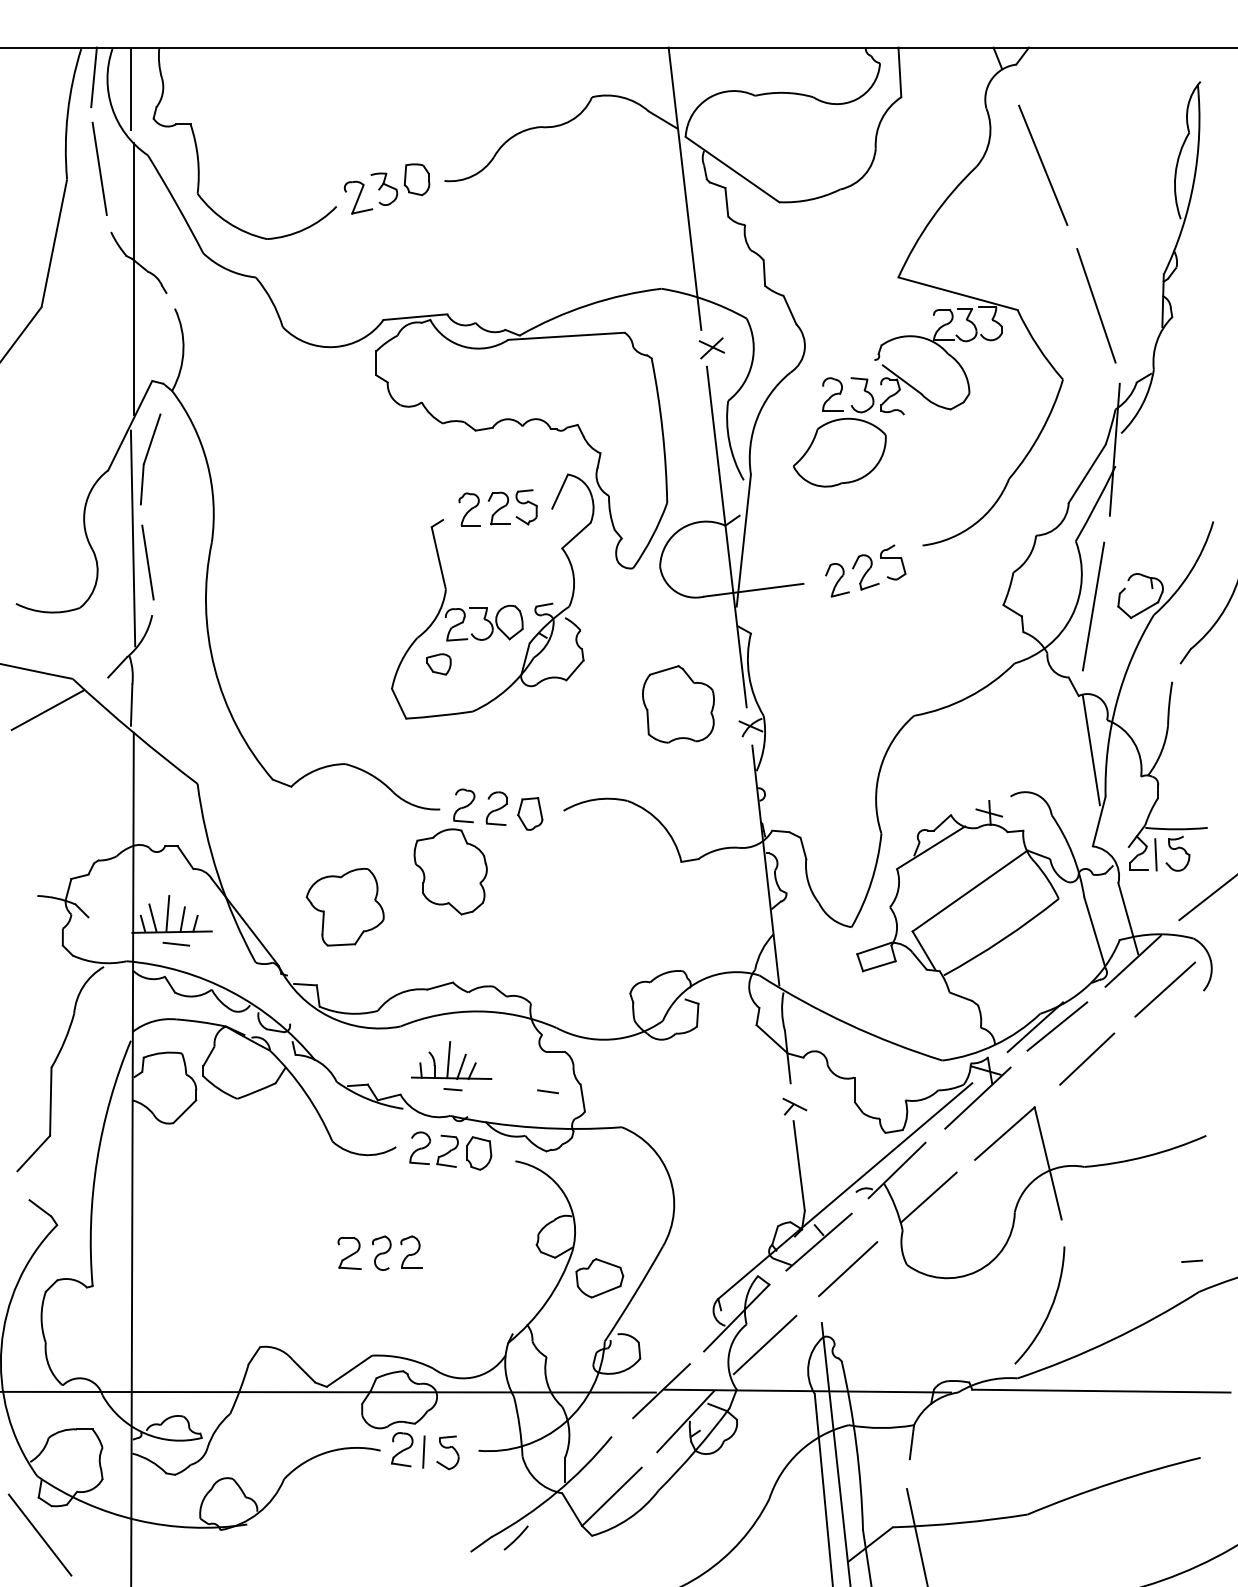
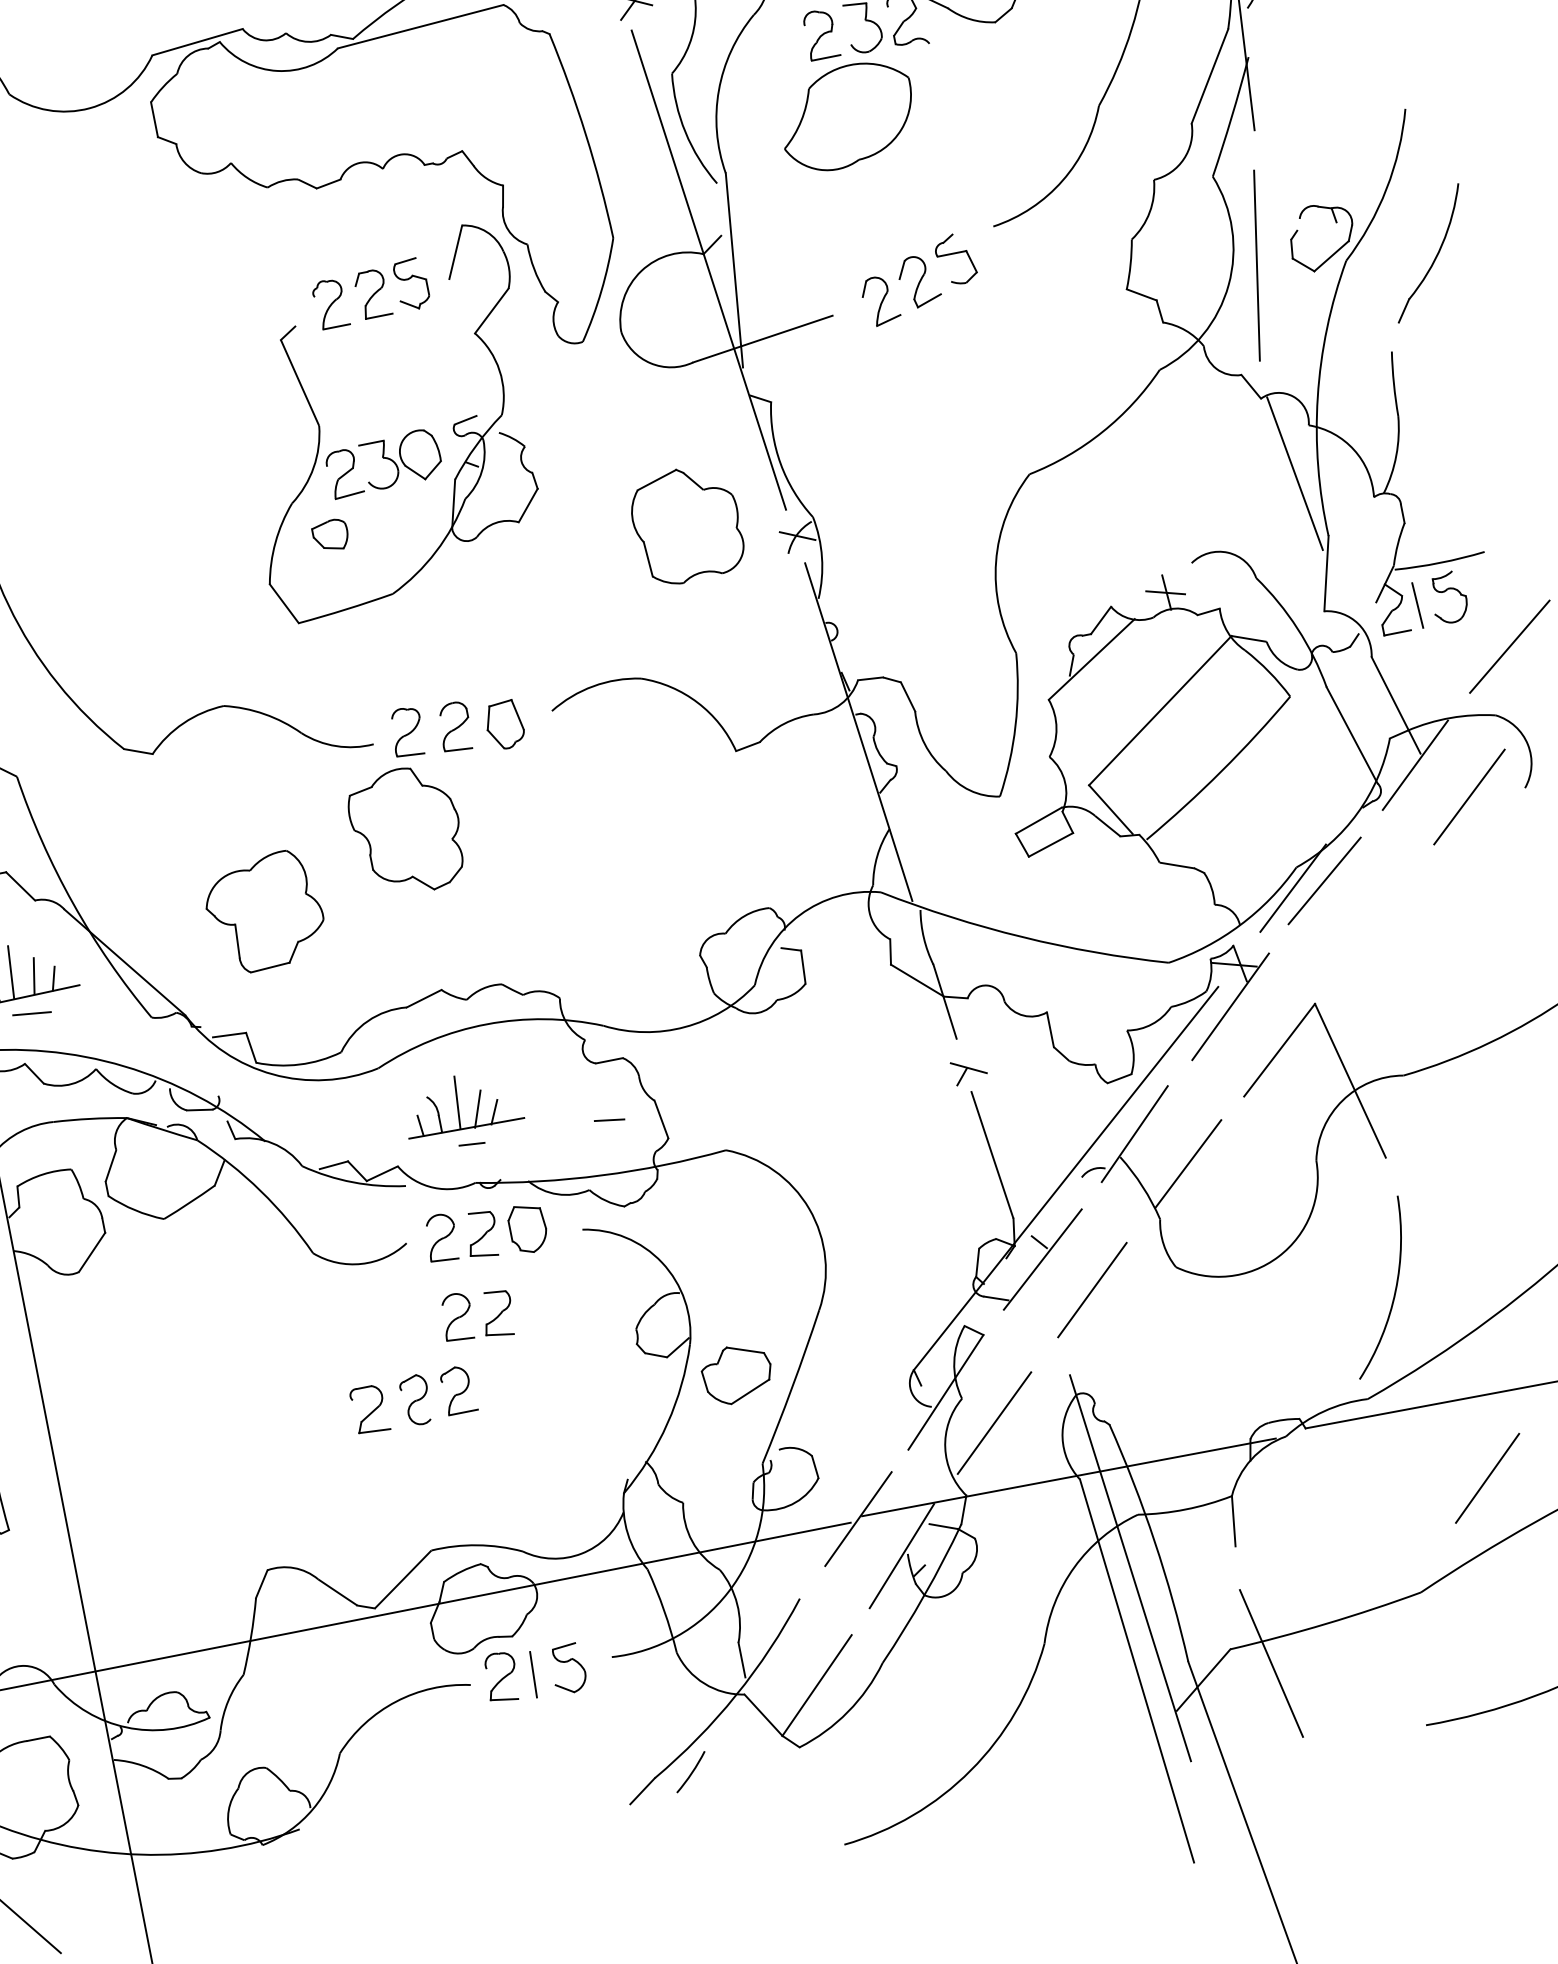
line: (1087, 1058) -> (1487, 1477), moved
part: (433, 1204) -> (476, 1315), added

